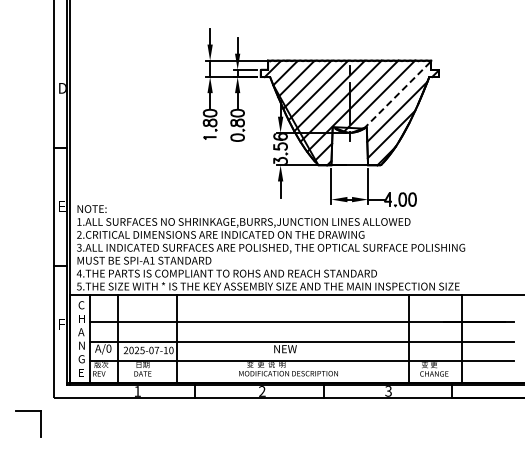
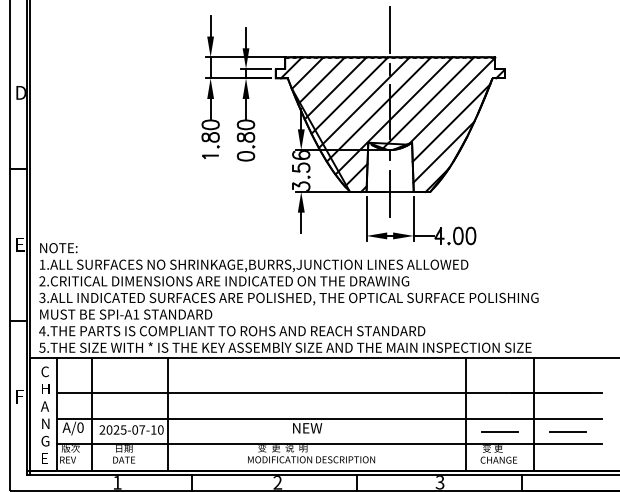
line: (349, 39) -> (389, 30), added
line: (397, 94) -> (451, 100), dashed -> solid
line: (349, 167) -> (389, 194), added
line: (434, 351) -> (499, 431), added
line: (487, 352) -> (567, 432), added

